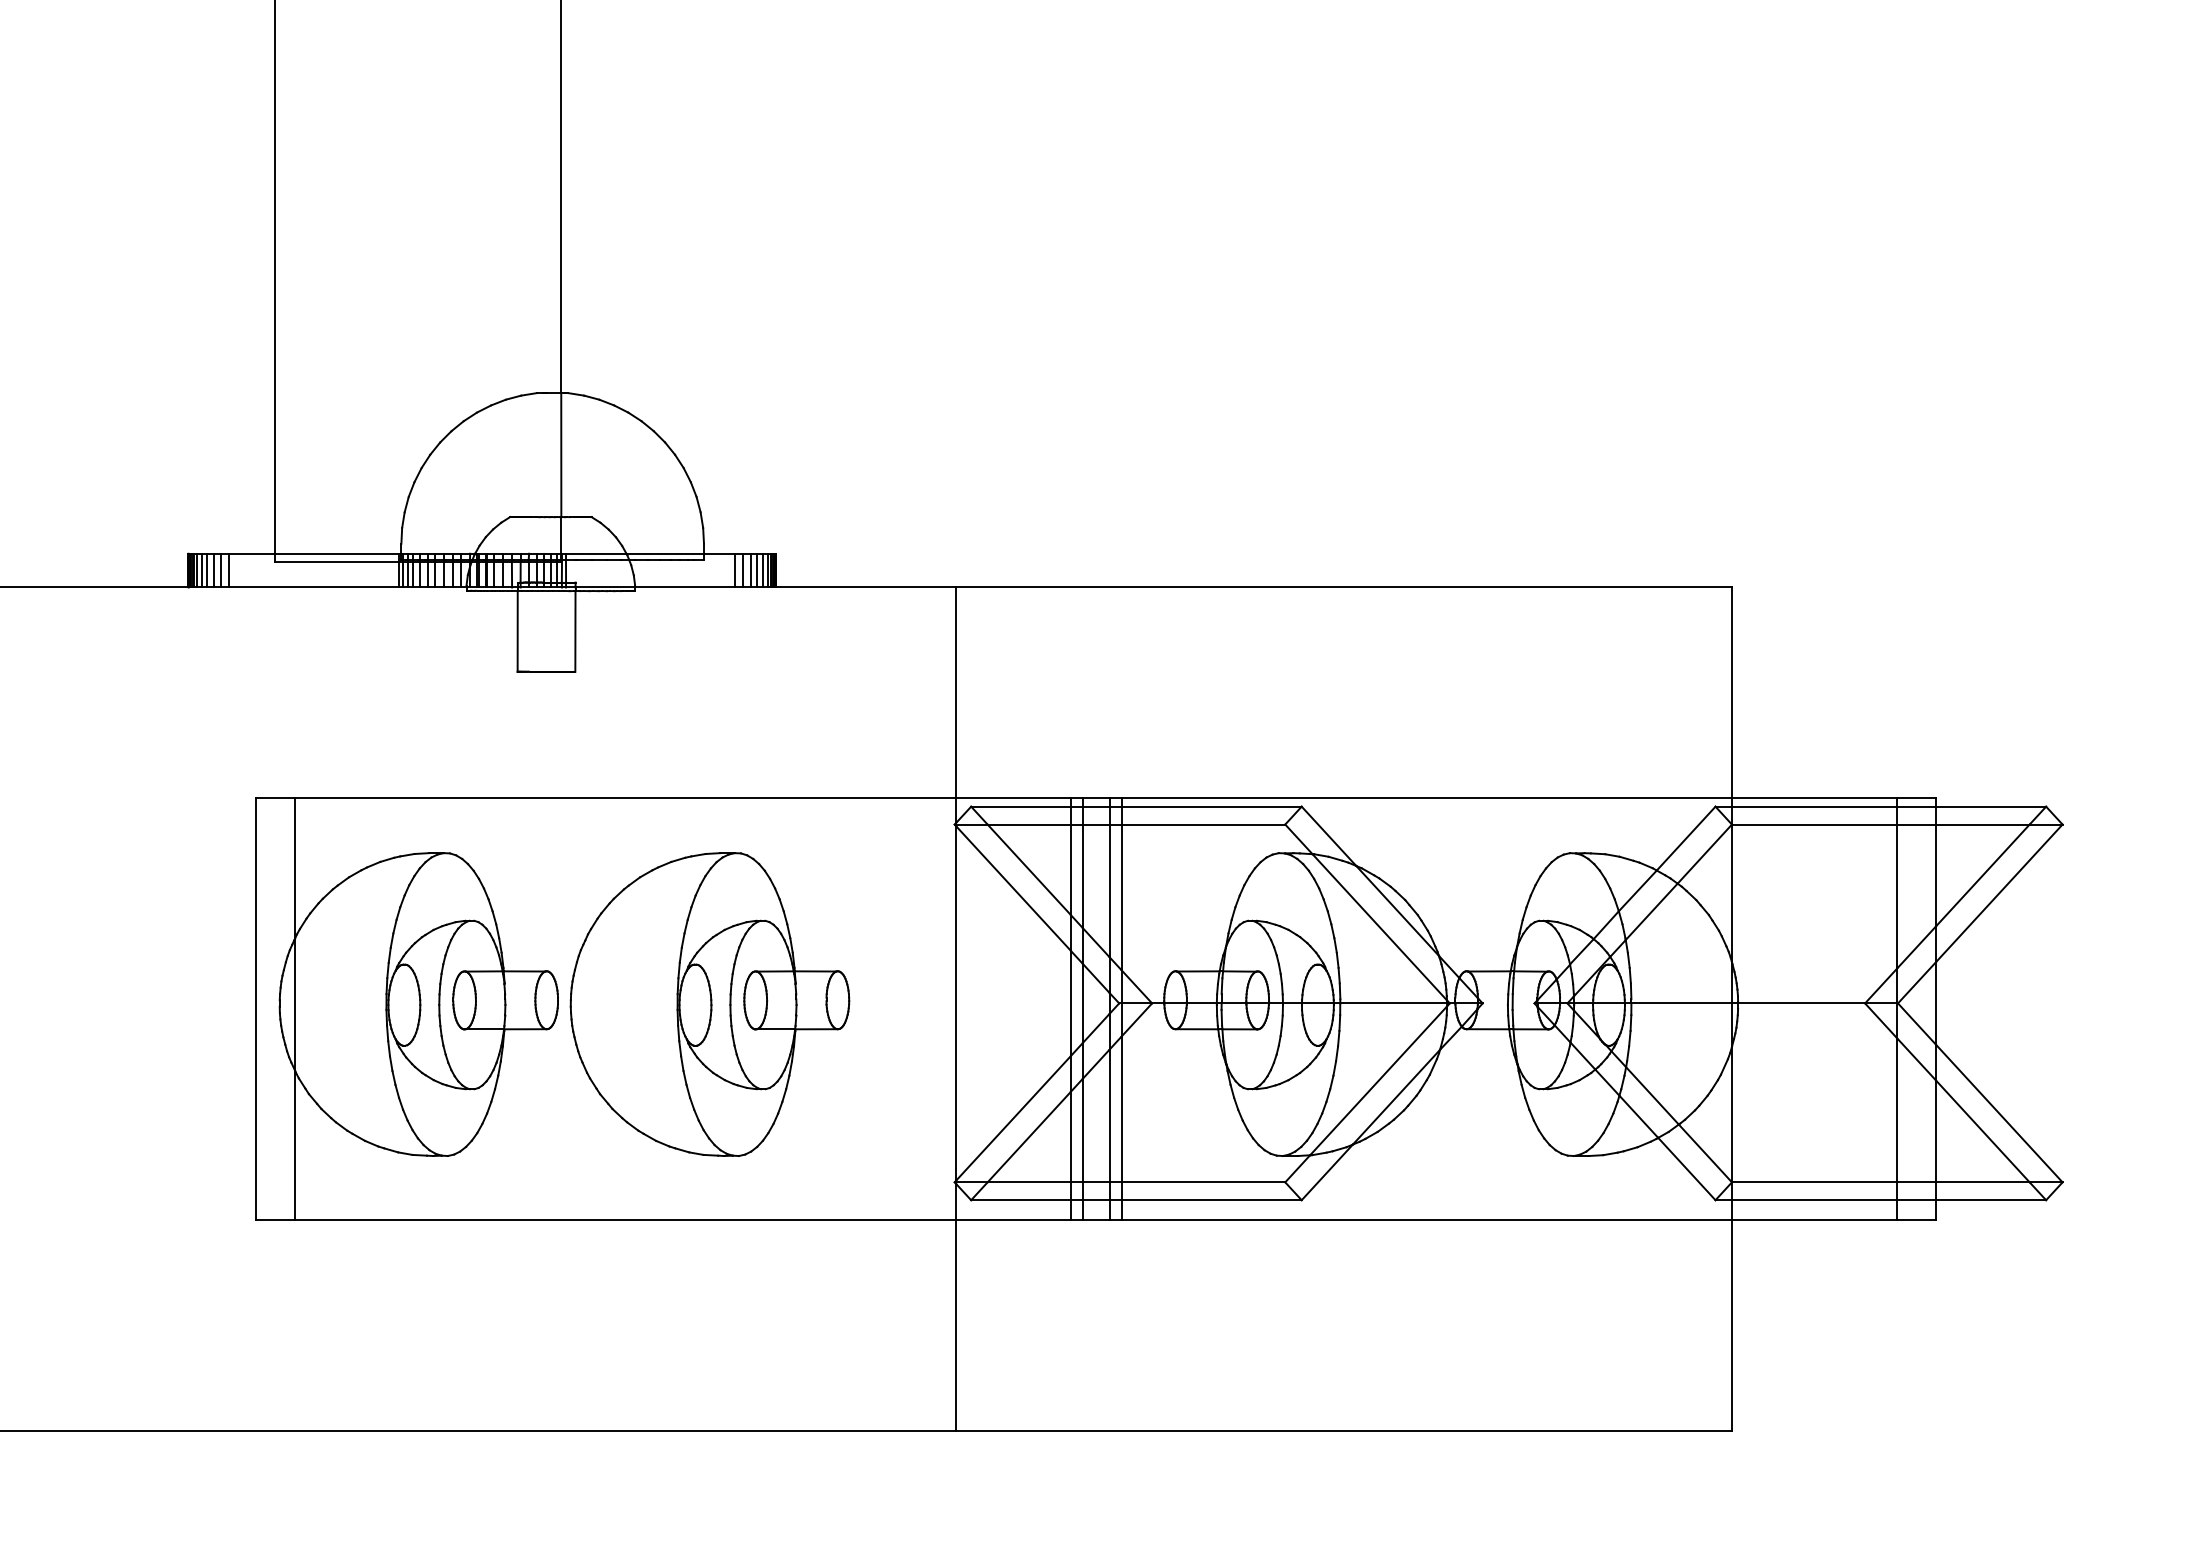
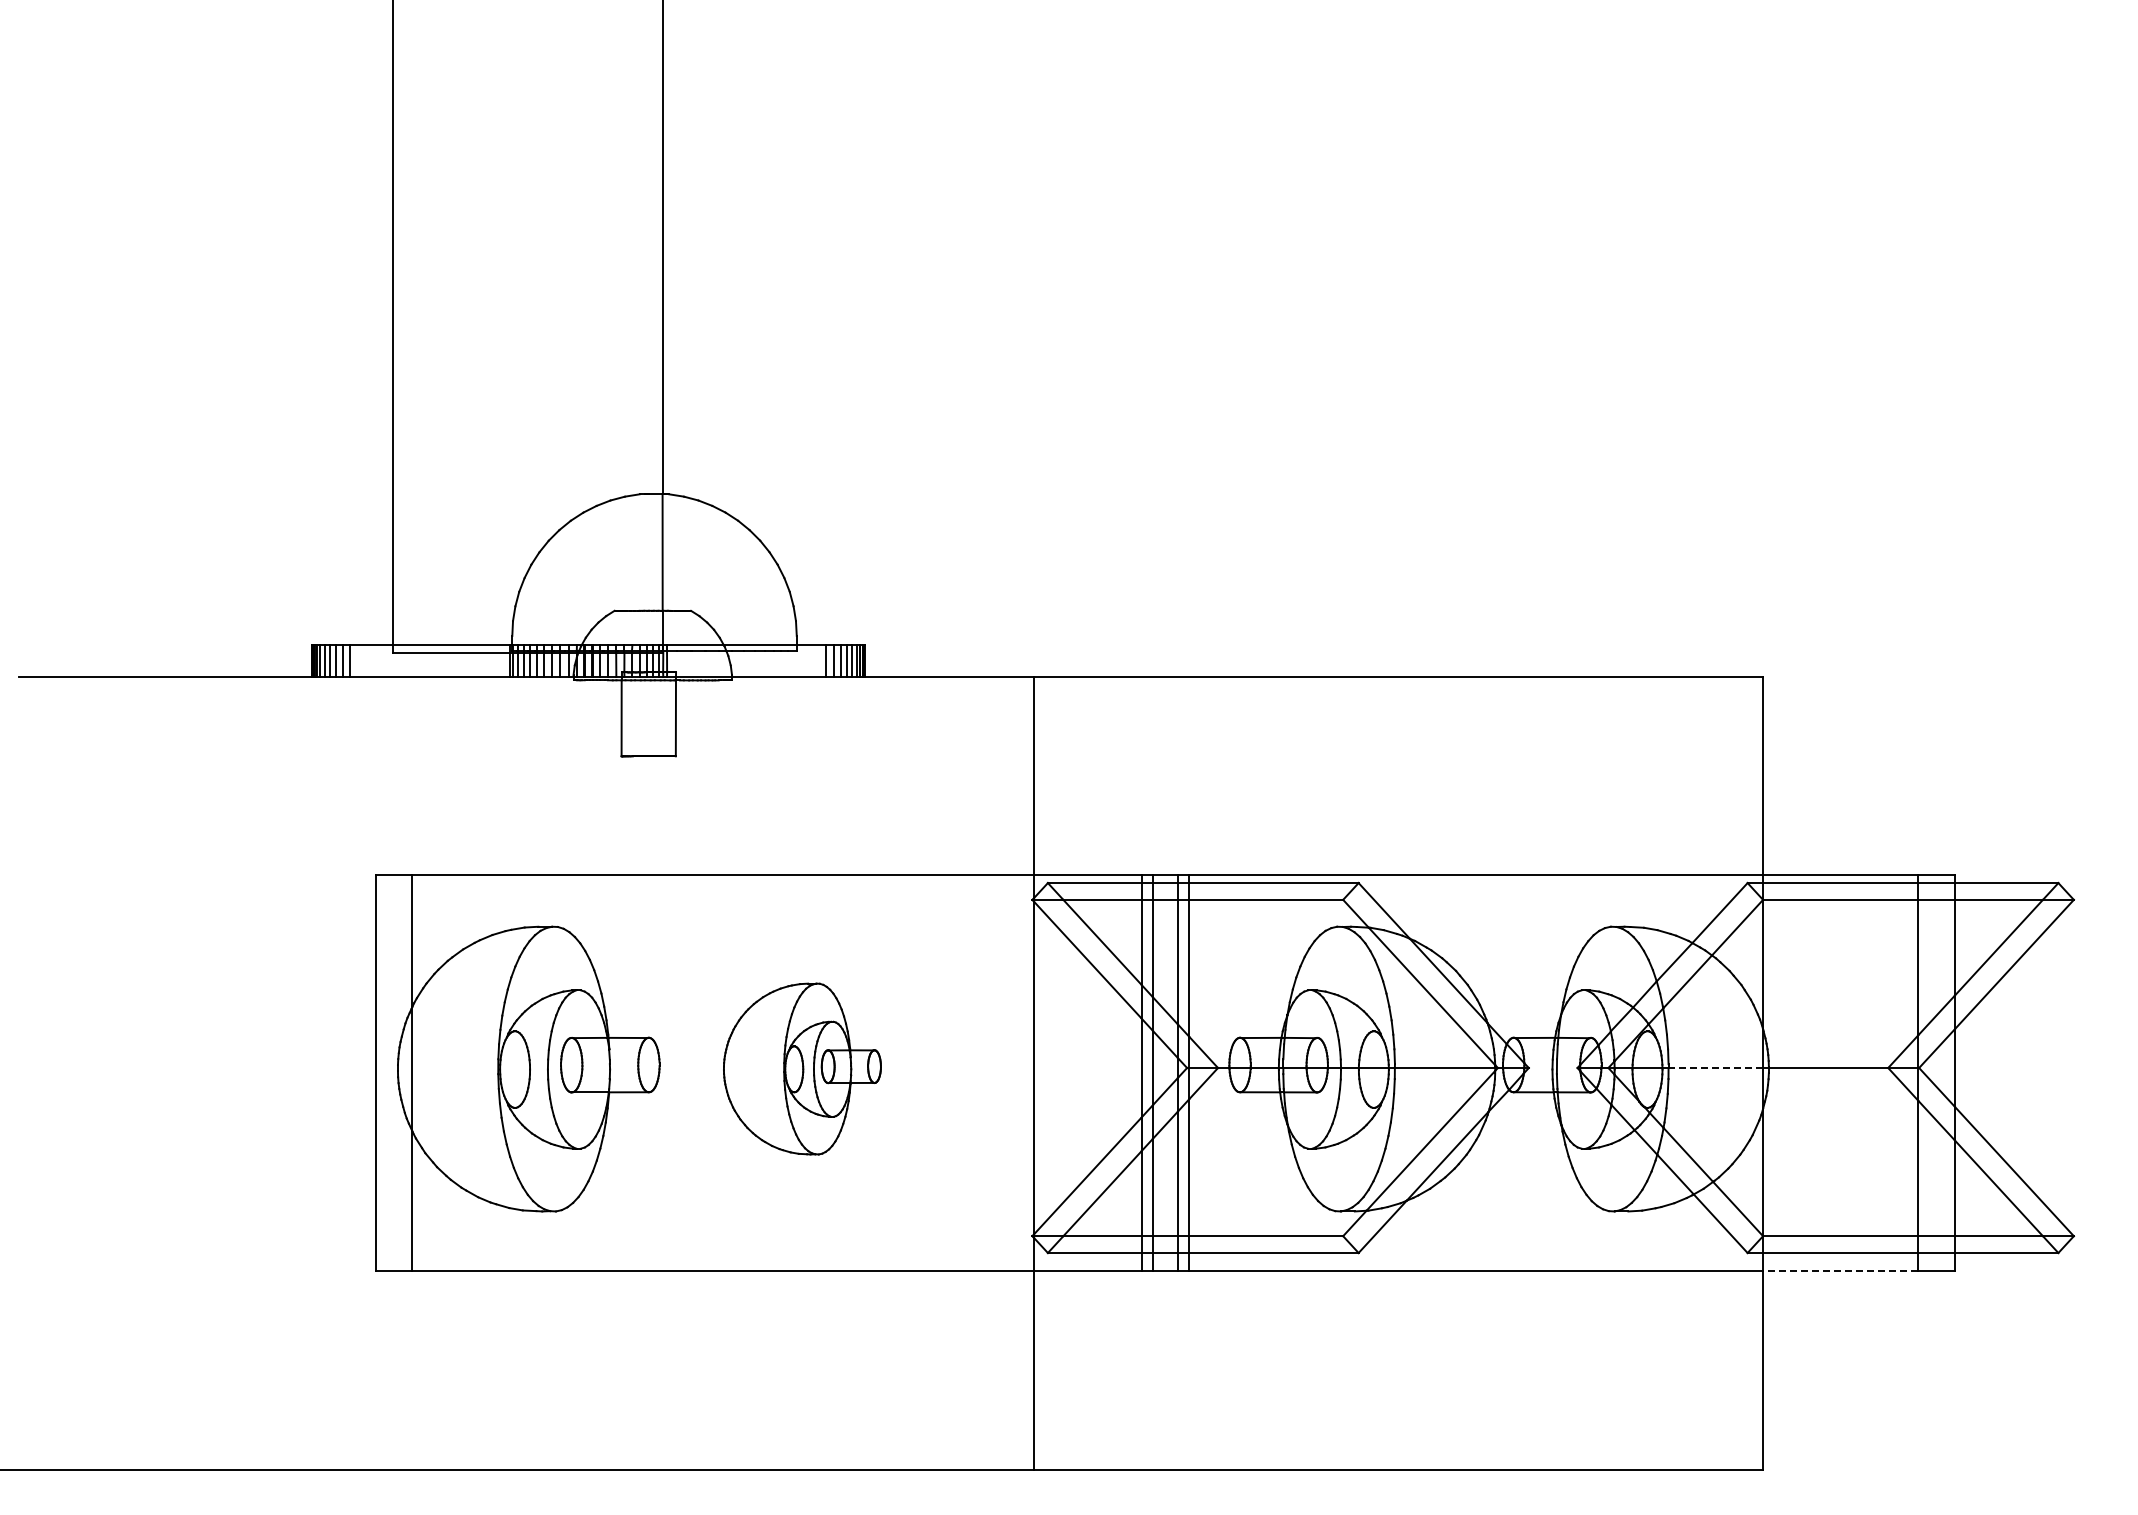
part: (710, 1003) -> (802, 1068), size x0.6
line: (1681, 1003) -> (1715, 1068), solid -> dashed
line: (1814, 1219) -> (1840, 1271), solid -> dashed

